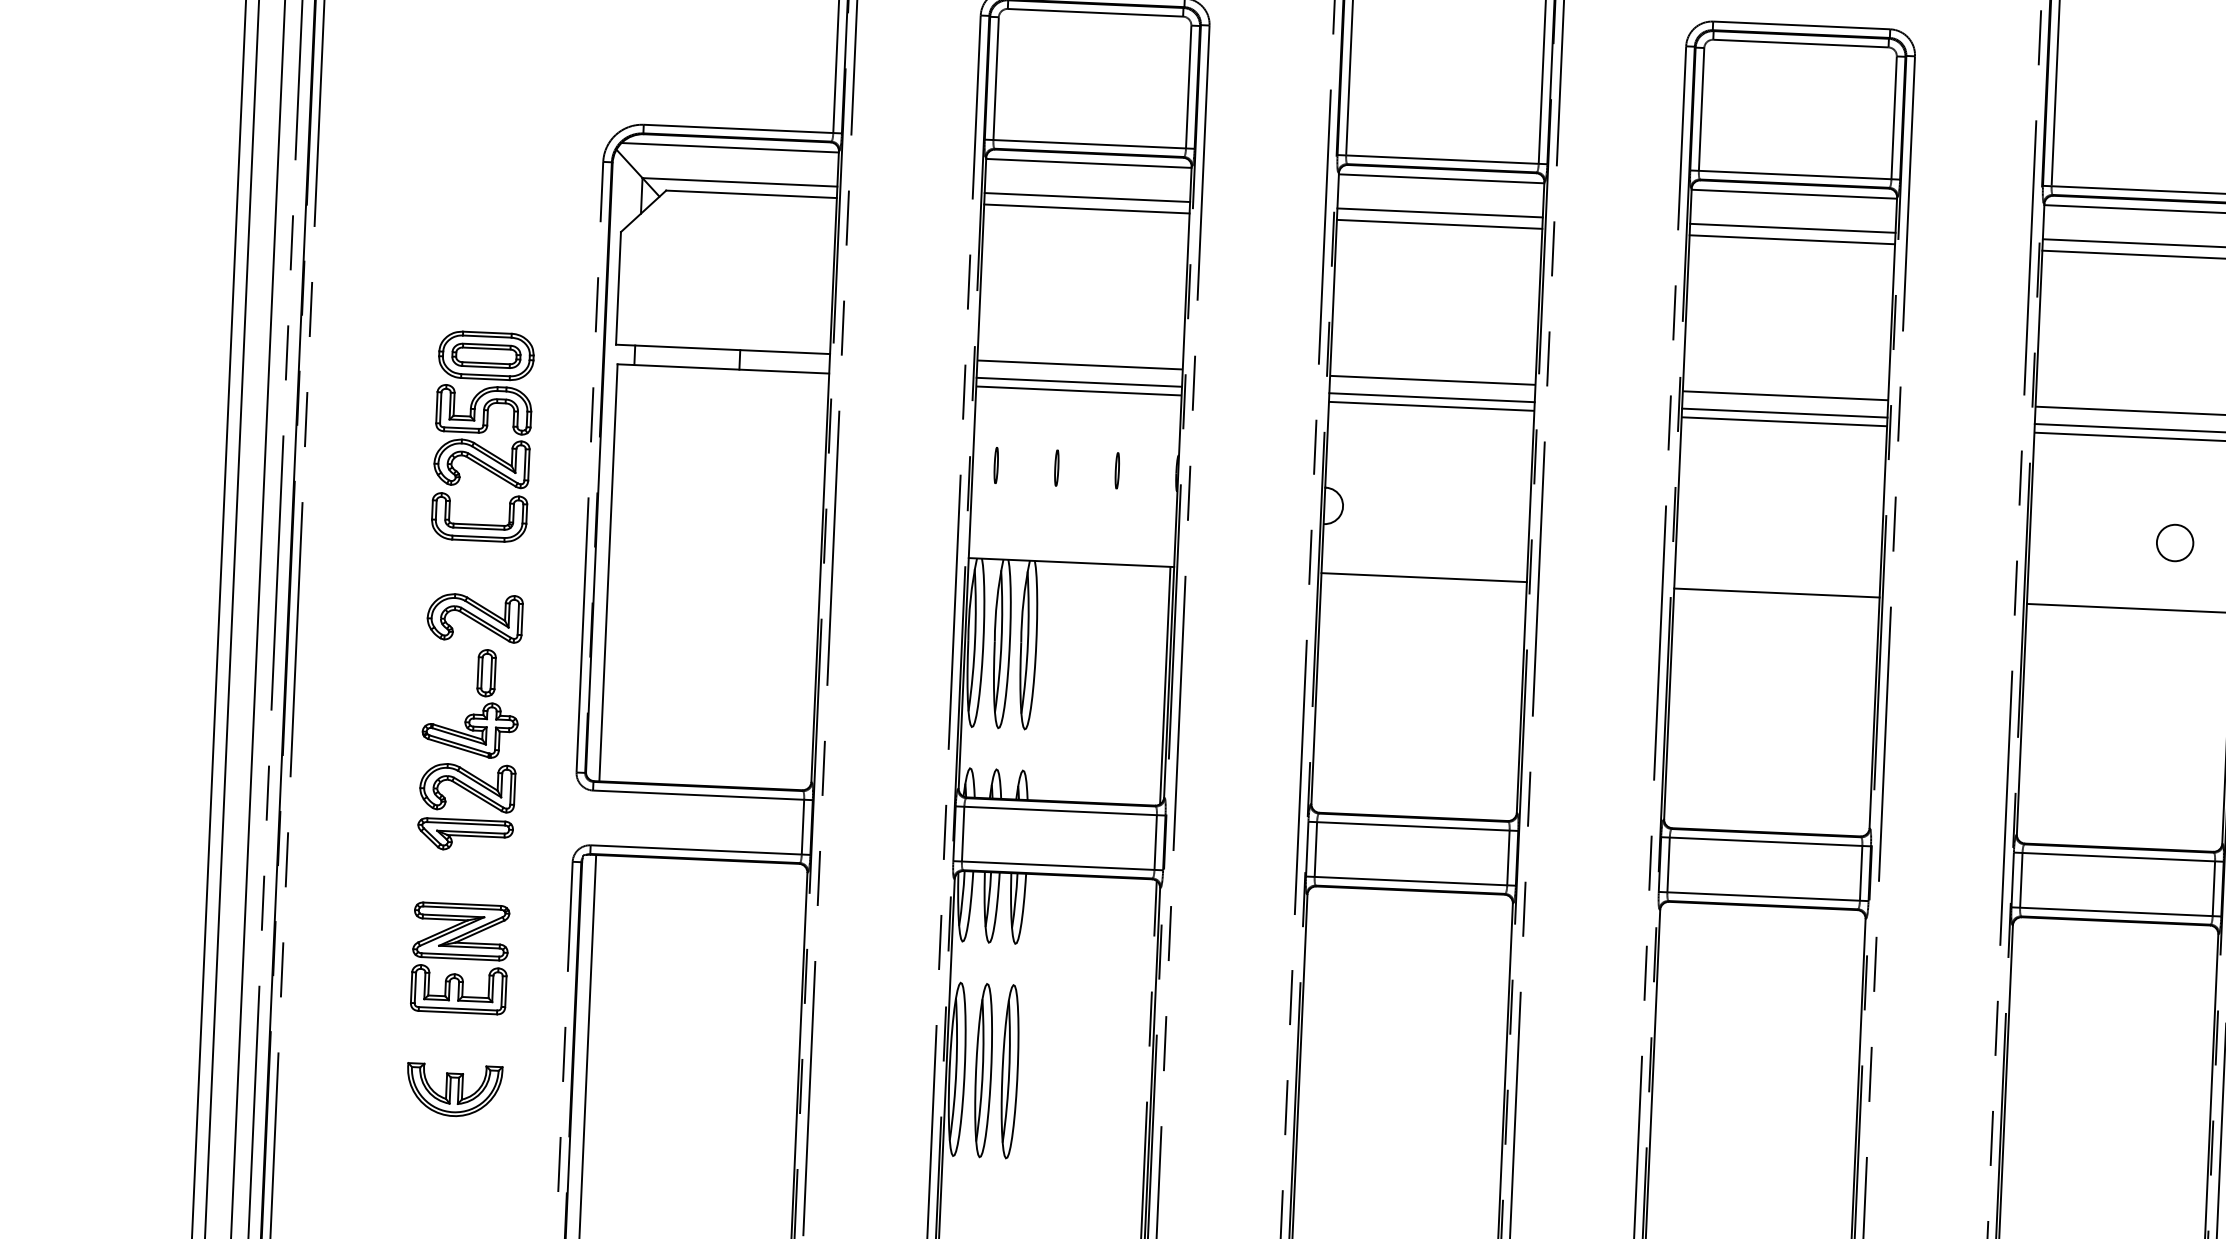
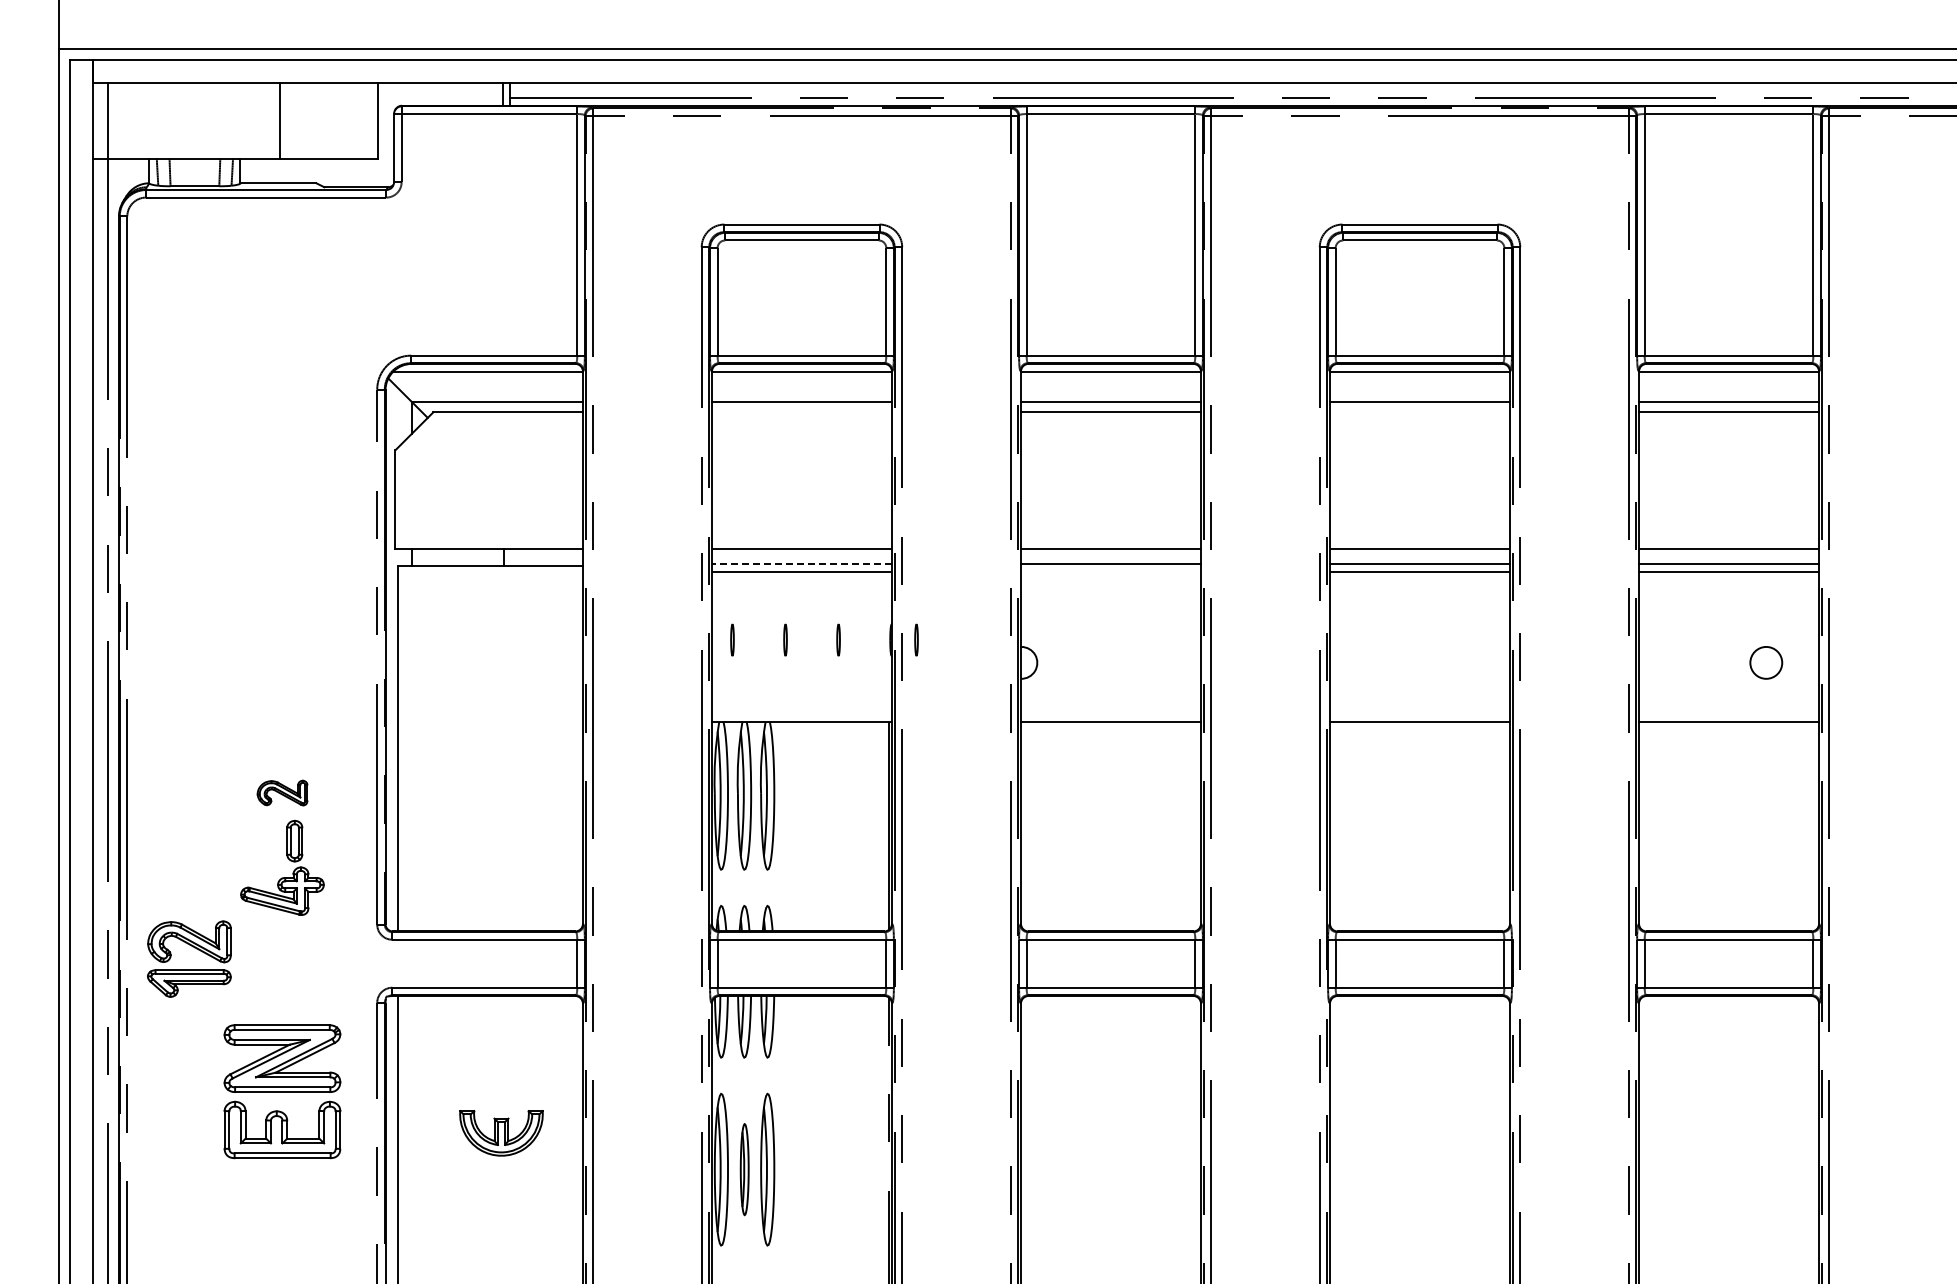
line: (1086, 209) -> (801, 412), removed
line: (1791, 239) -> (1419, 412), removed
line: (1078, 382) -> (801, 564), solid -> dashed
line: (1431, 406) -> (1110, 571), removed
part: (482, 436) -> (282, 634), removed
line: (1206, 473) -> (916, 639), added
part: (475, 617) -> (282, 792), size x0.6
part: (466, 819) -> (189, 969), moved
part: (460, 958) -> (282, 1091), size x1.4
part: (983, 1070) -> (744, 1169), size x0.6
part: (454, 1090) -> (501, 1133), moved

